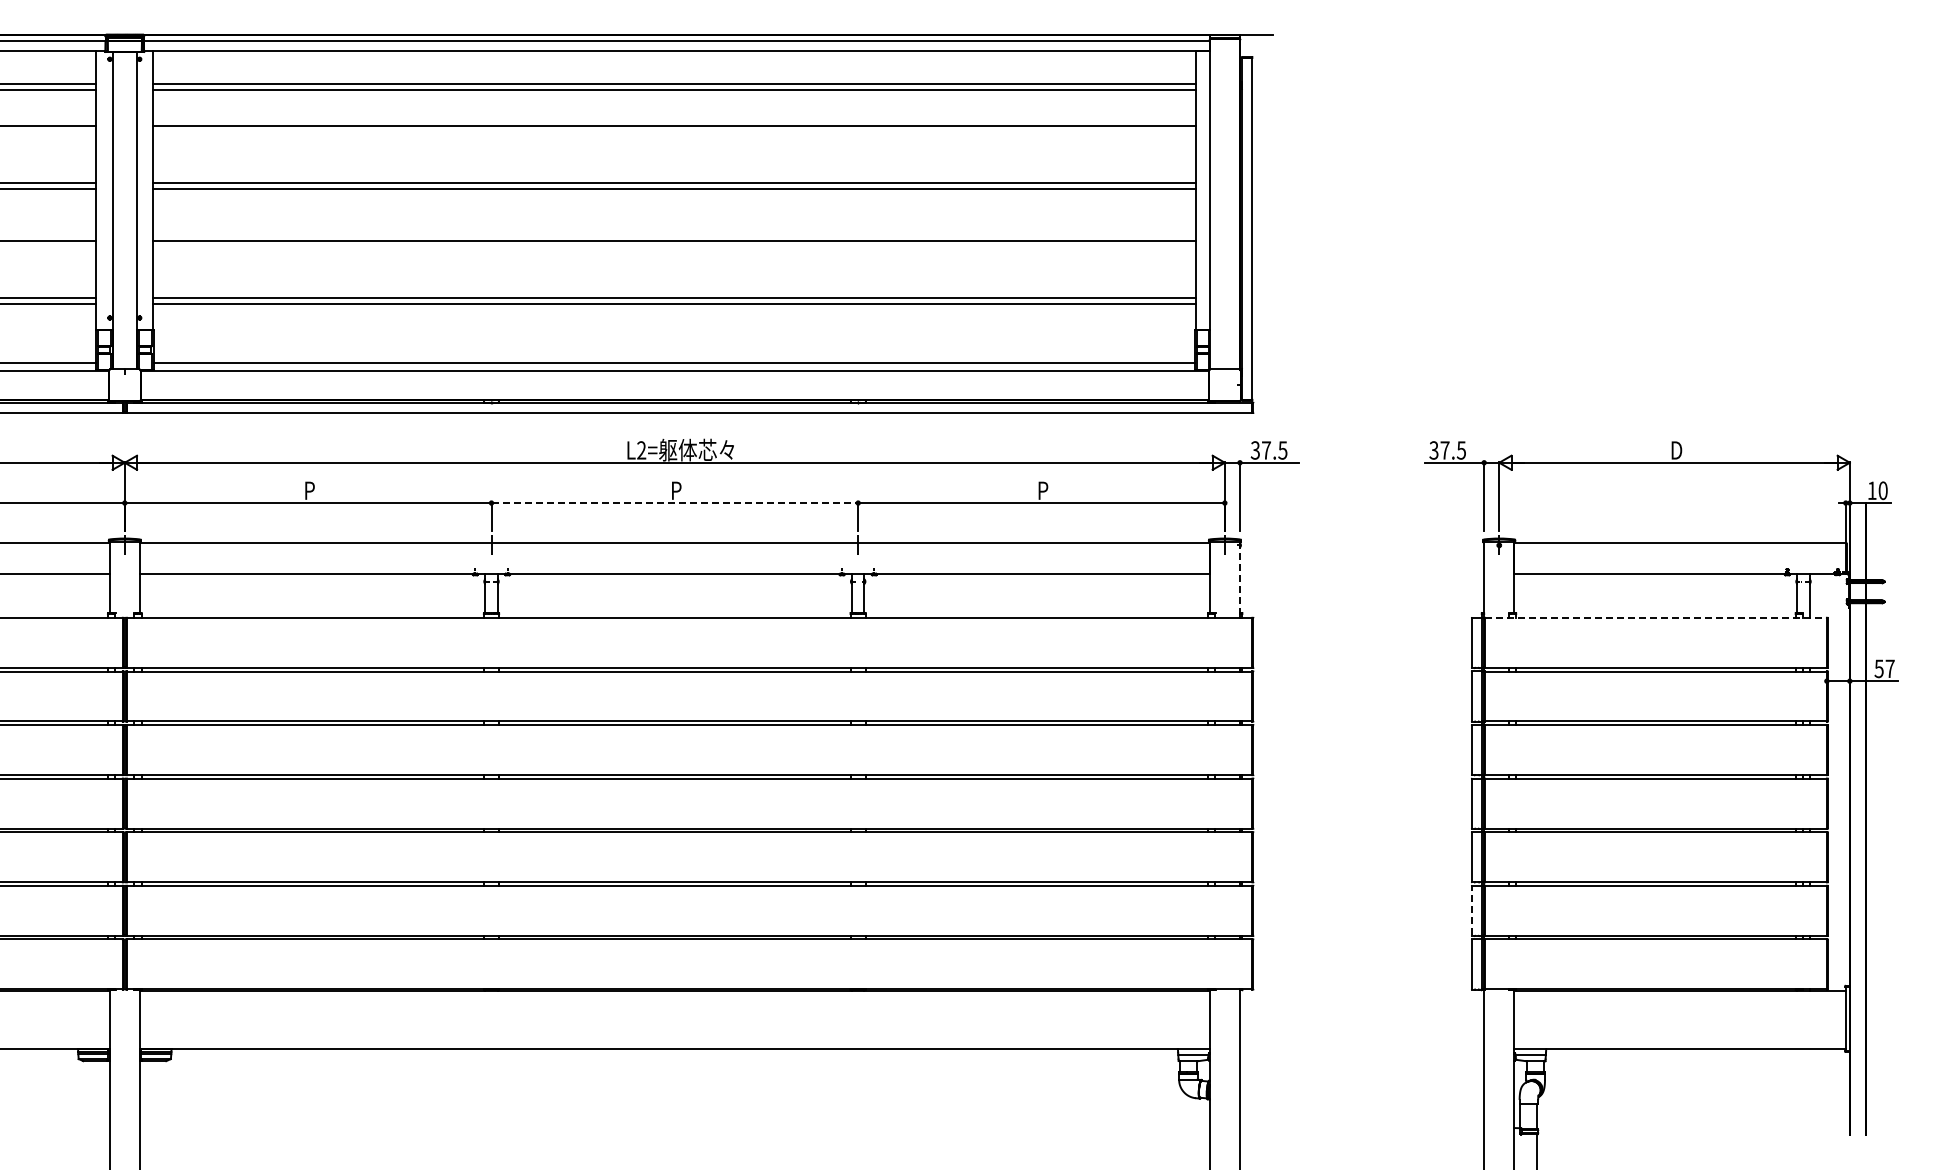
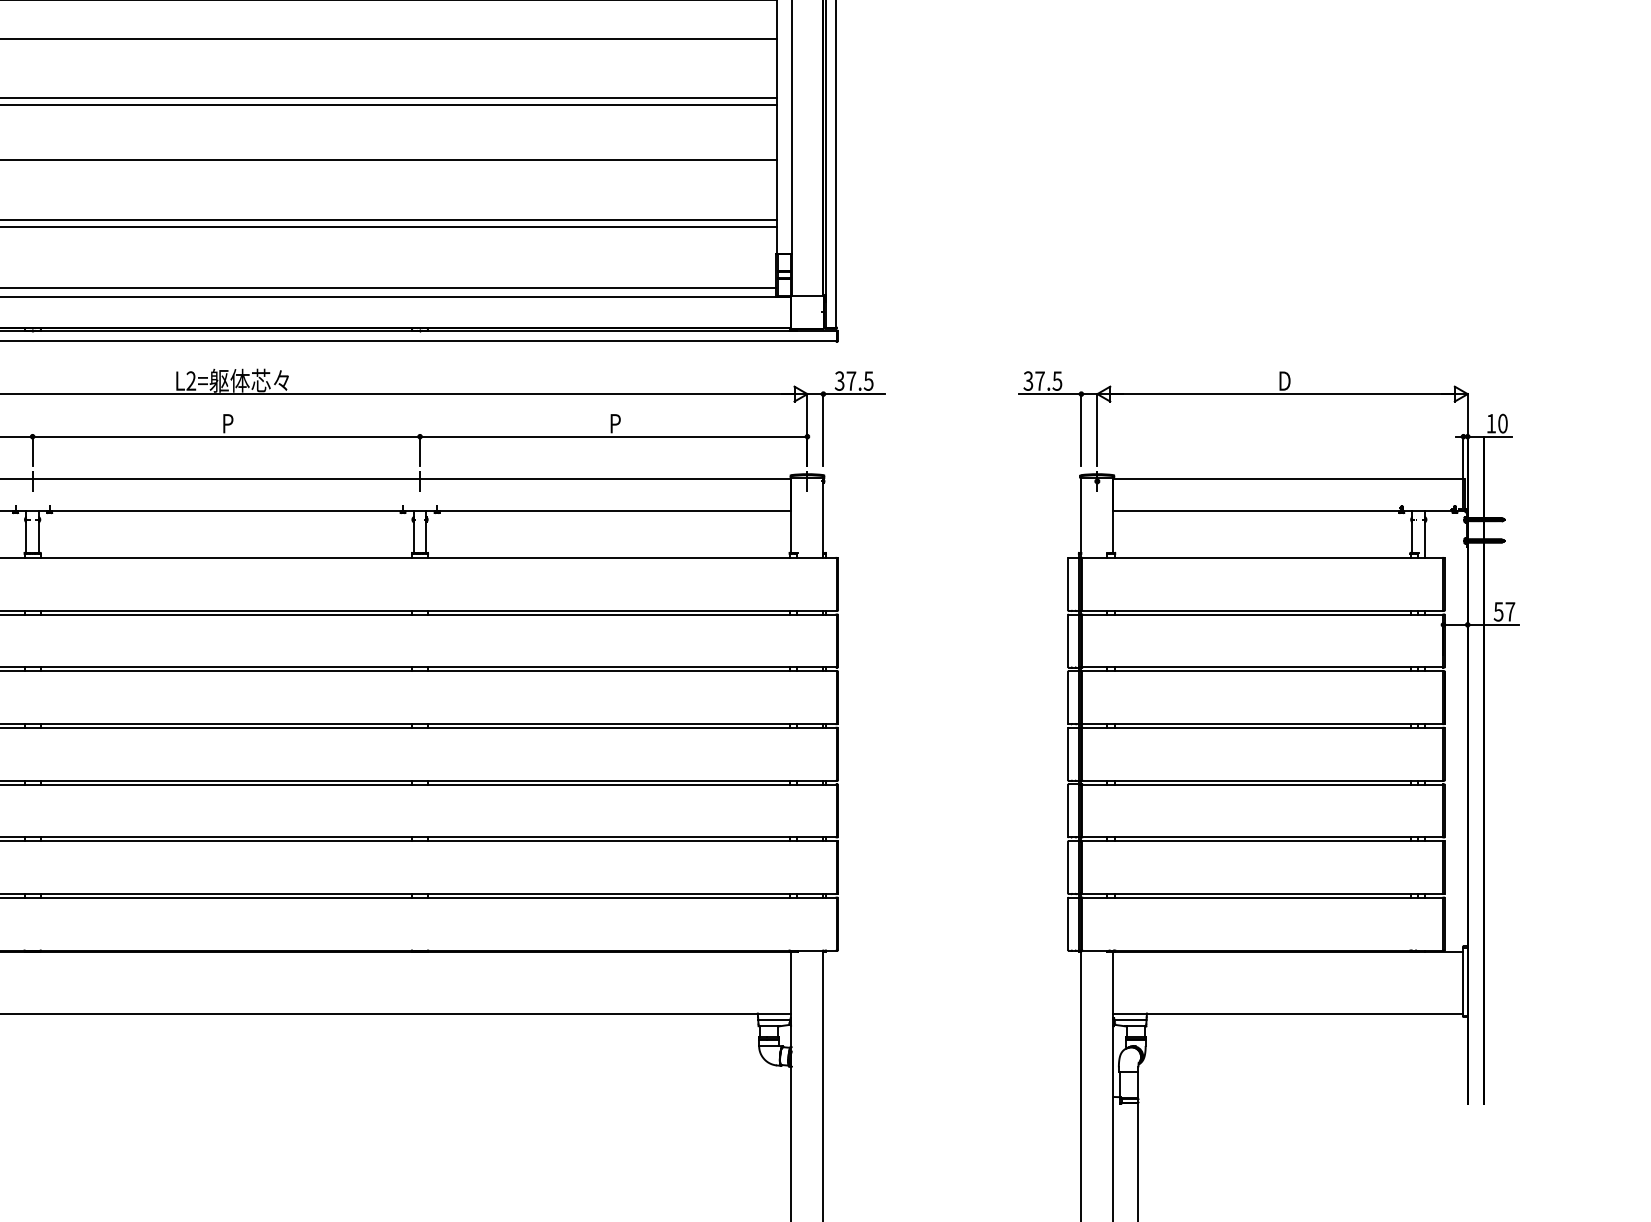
line: (675, 503) -> (227, 437), dashed -> solid
line: (1239, 580) -> (822, 518), dashed -> solid
line: (1655, 617) -> (1262, 557), dashed -> solid
line: (1471, 910) -> (1068, 867), dashed -> solid

